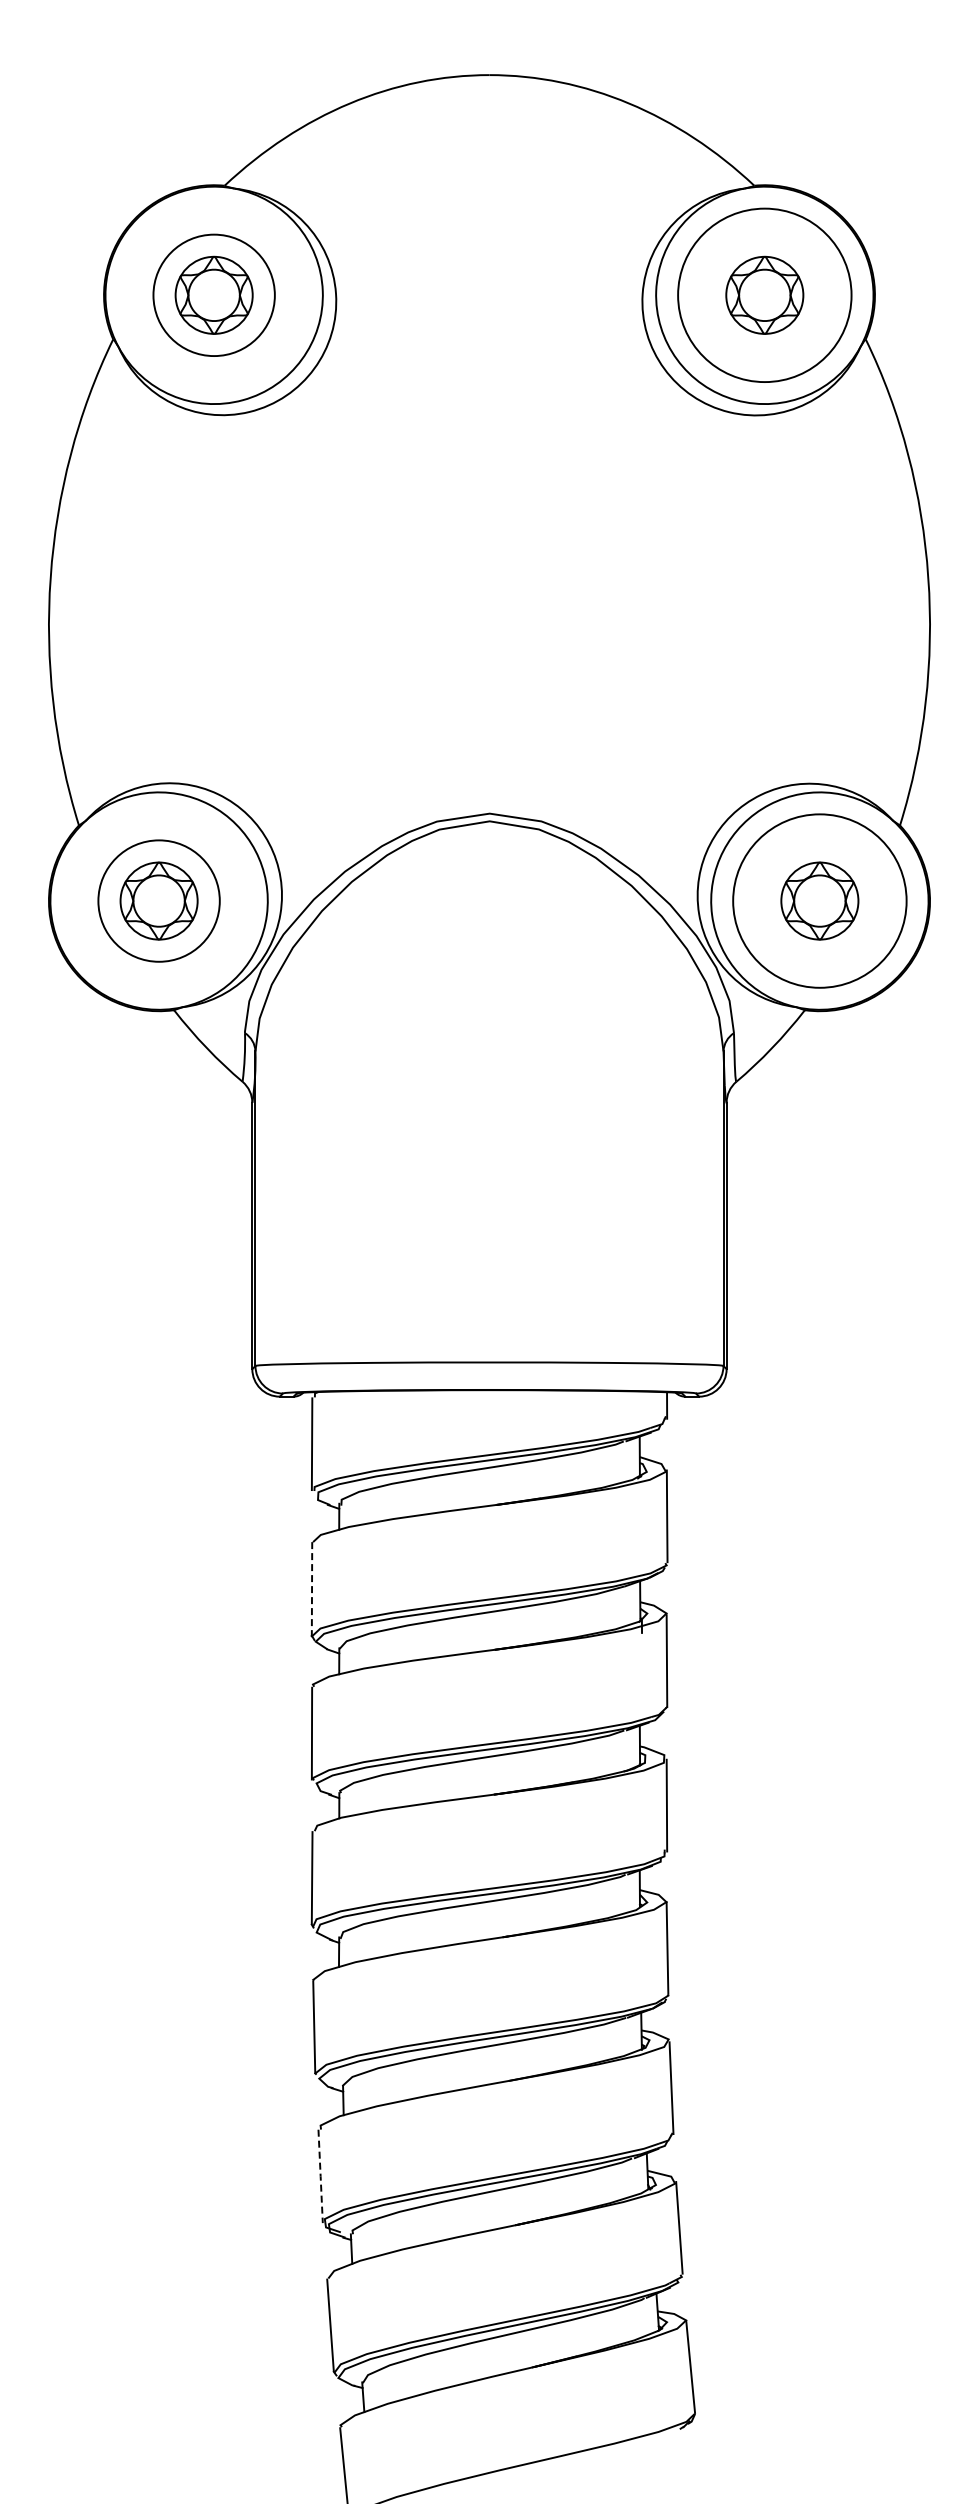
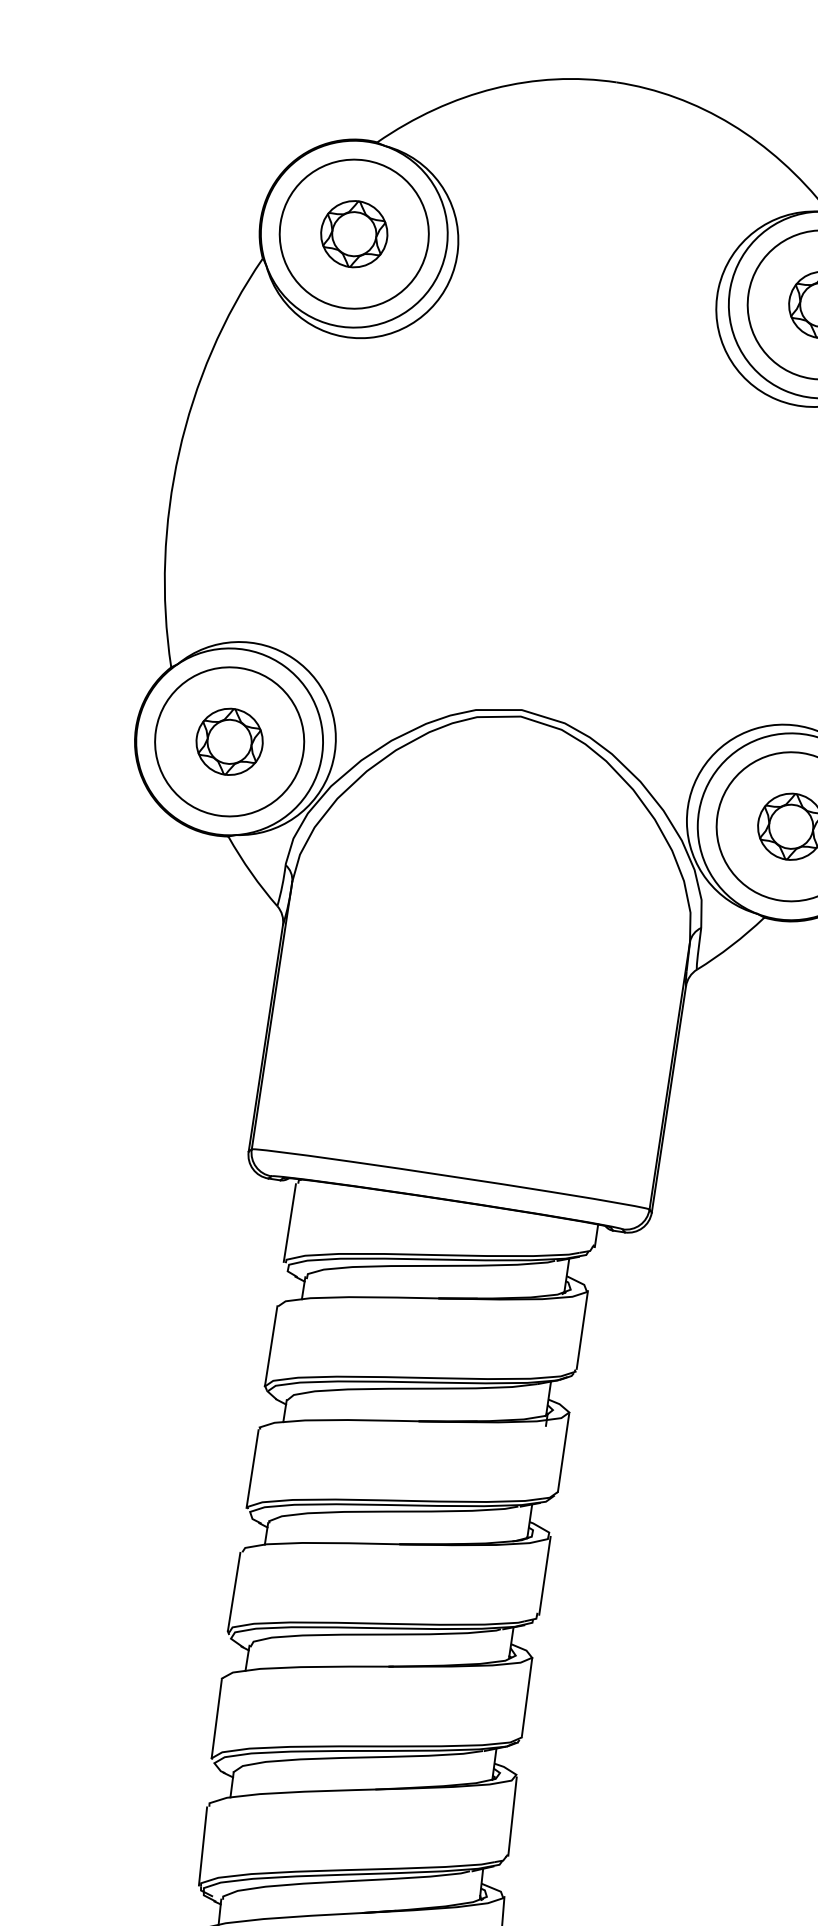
circle: (213, 295) -> (353, 234), size x1.43
circle: (158, 900) -> (229, 741), size x1.43
line: (312, 1588) -> (271, 1345), dashed -> solid
line: (320, 2176) -> (202, 1846), dashed -> solid

